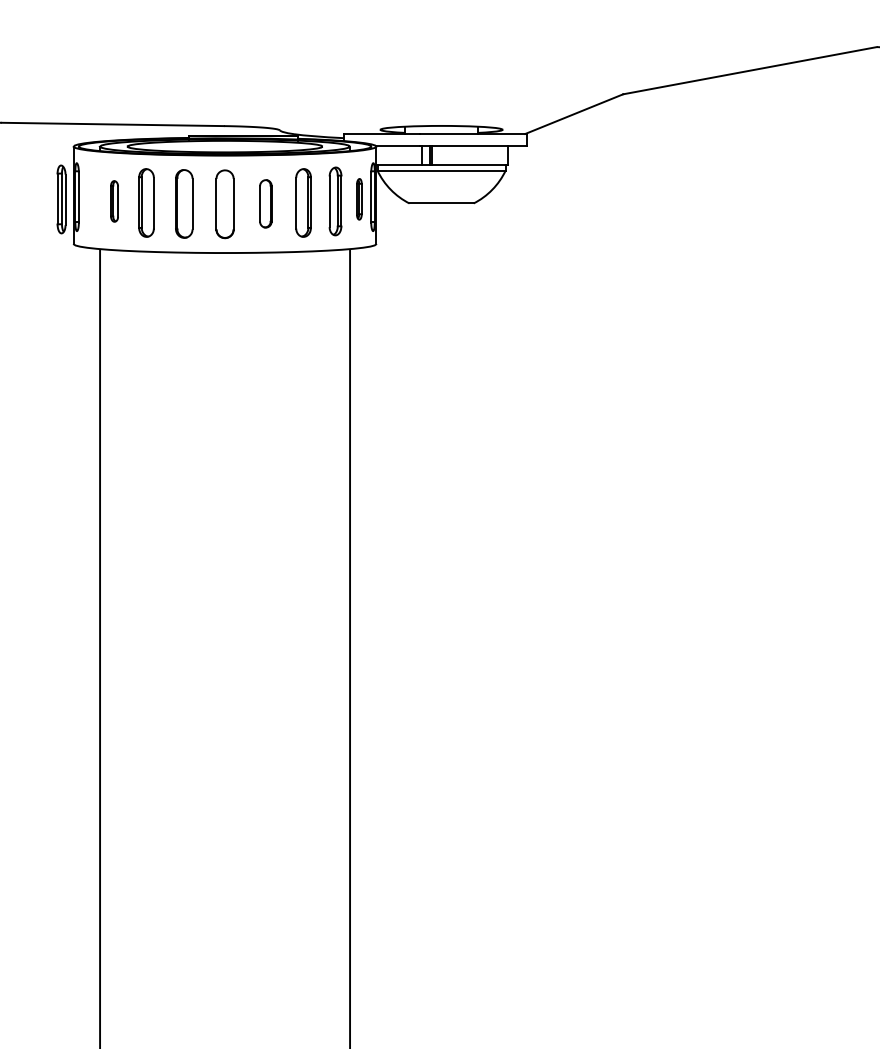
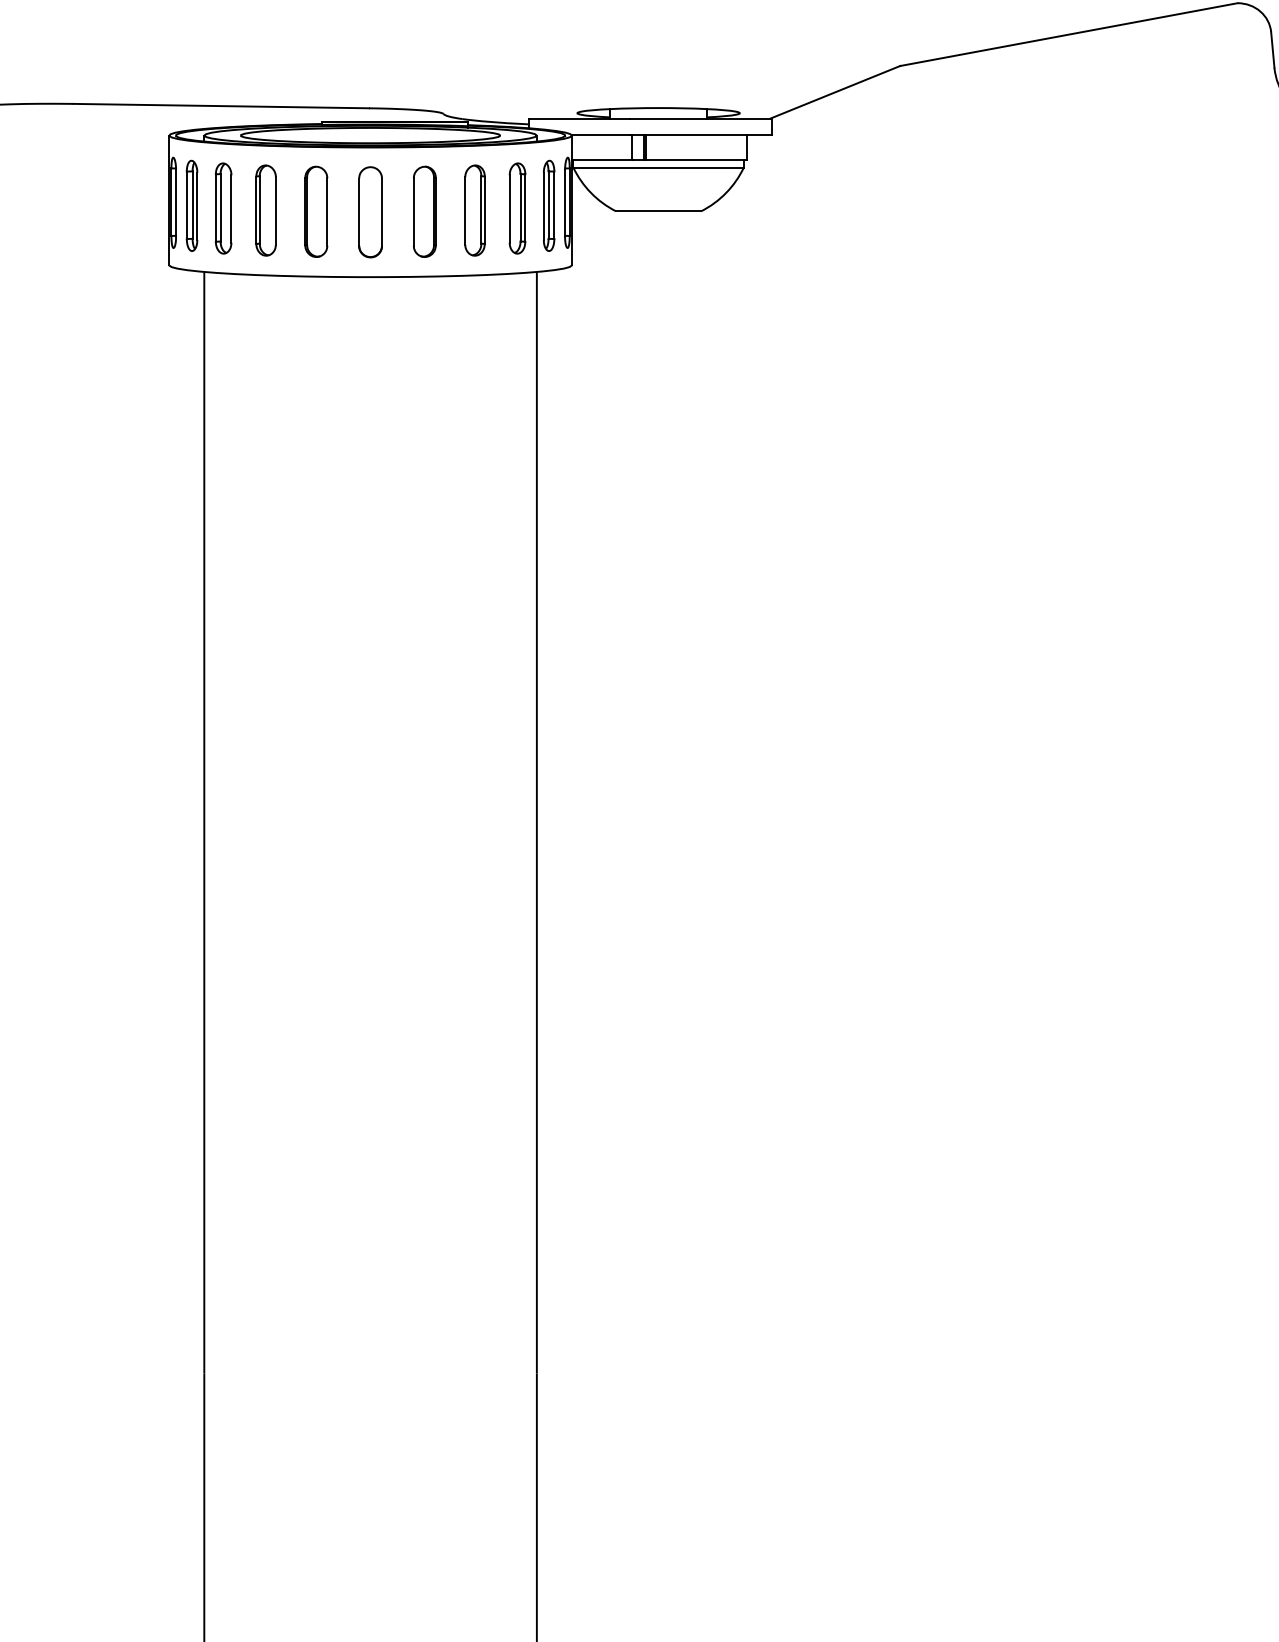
part: (61, 199) -> (191, 205), moved
part: (359, 199) -> (549, 205), size x1.67
part: (114, 201) -> (223, 208), size x1.67
part: (265, 203) -> (424, 211), size x1.43

